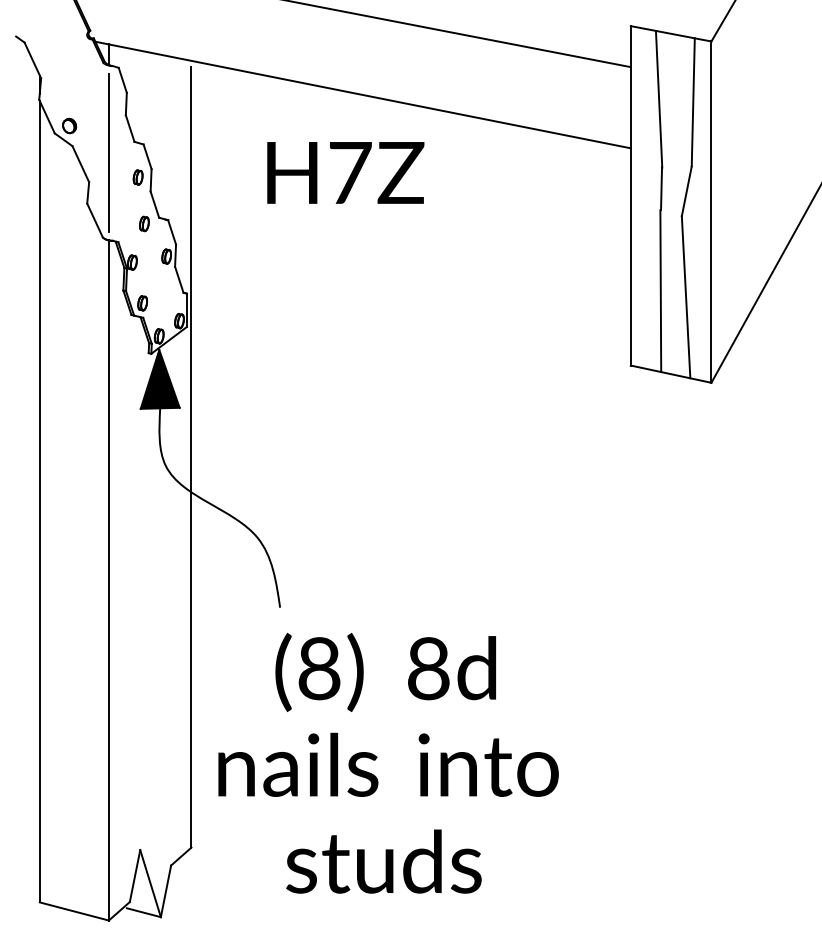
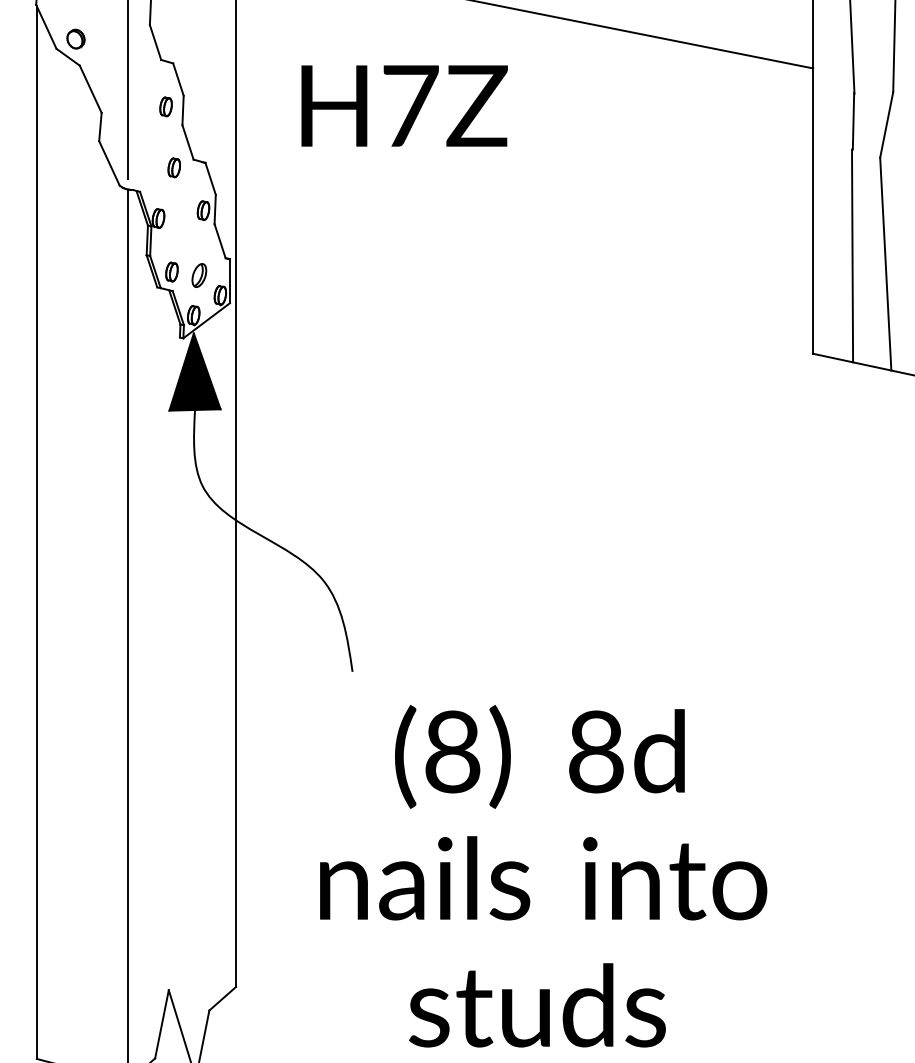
text: (345, 172) -> (404, 105), moved
part: (163, 305) -> (199, 274), added
text: (388, 763) -> (543, 876), moved

